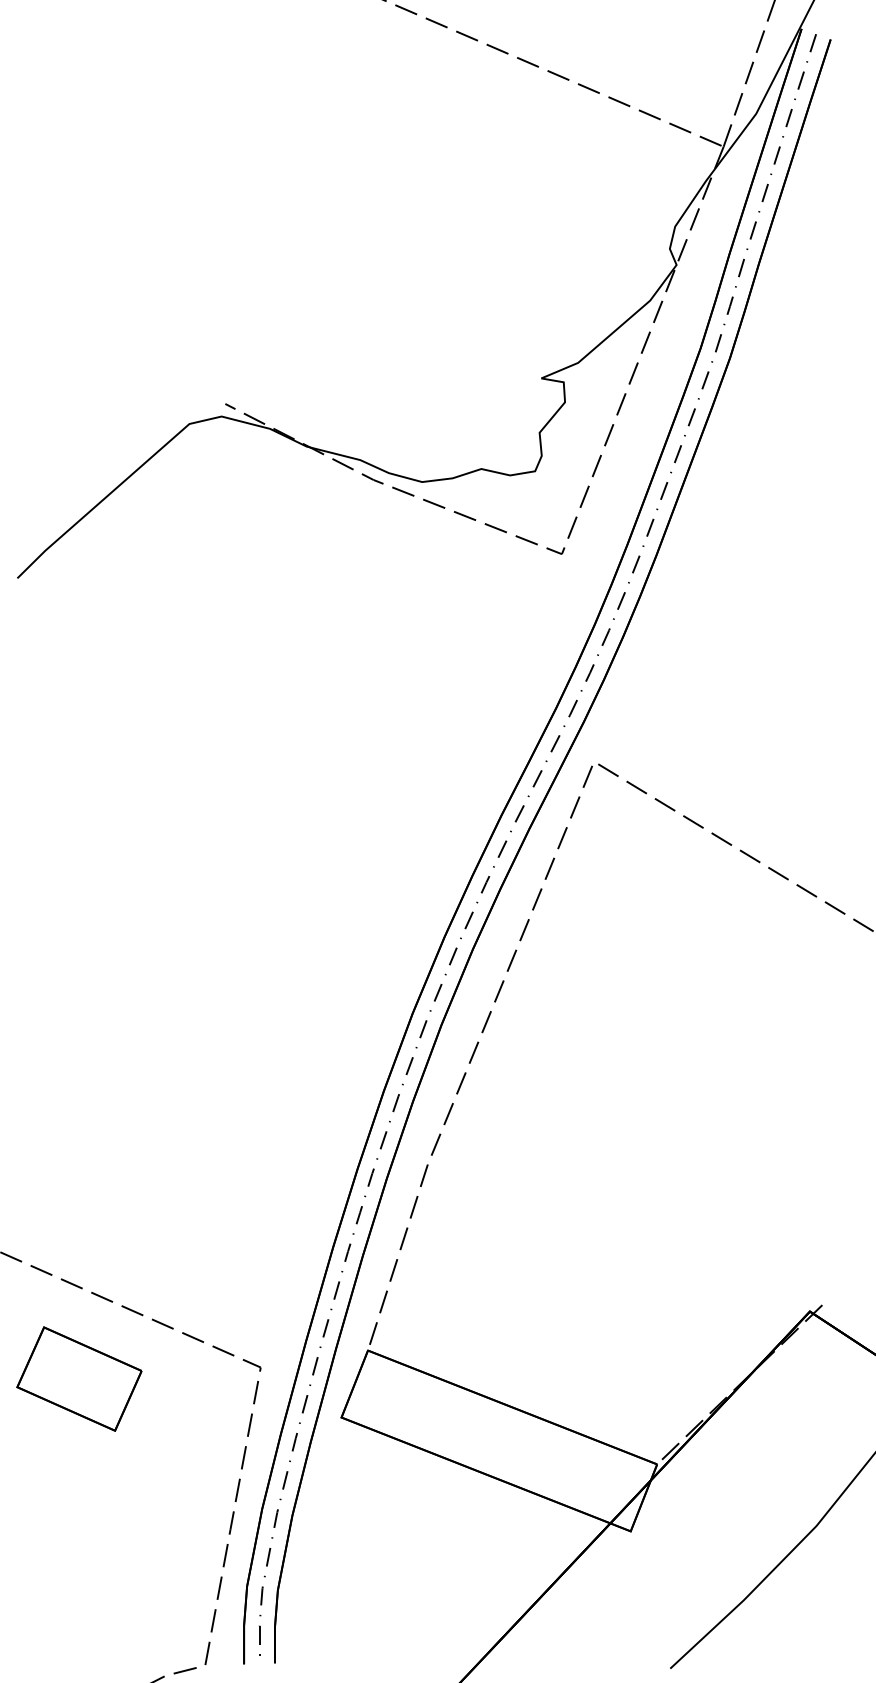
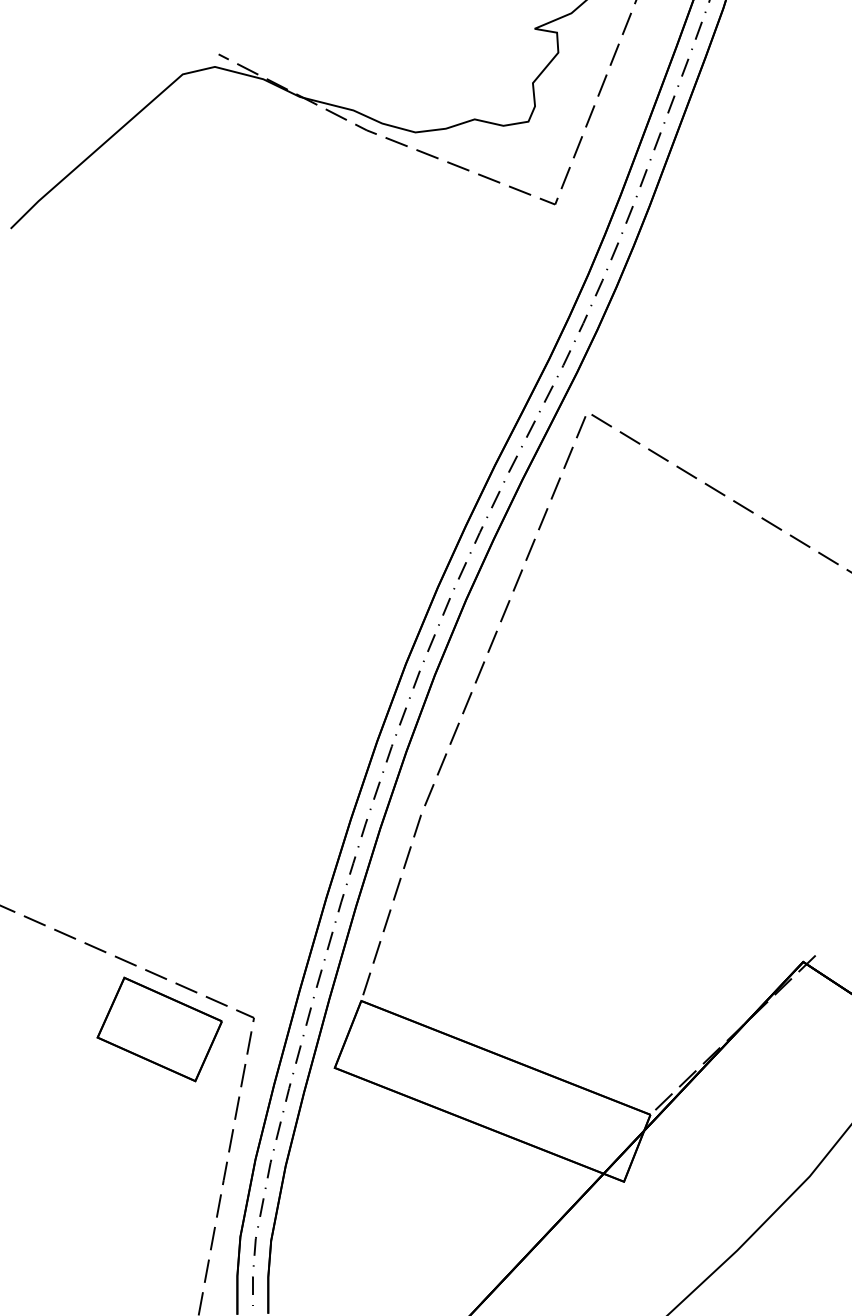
part: (79, 1378) -> (159, 1028), moved

